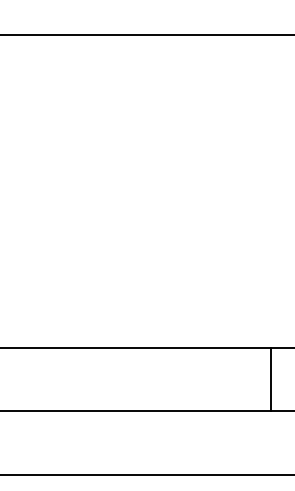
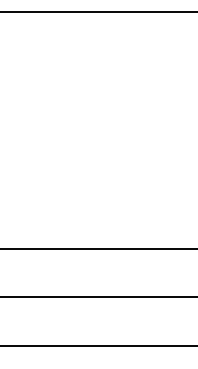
line: (270, 379) -> (190, 273), removed

